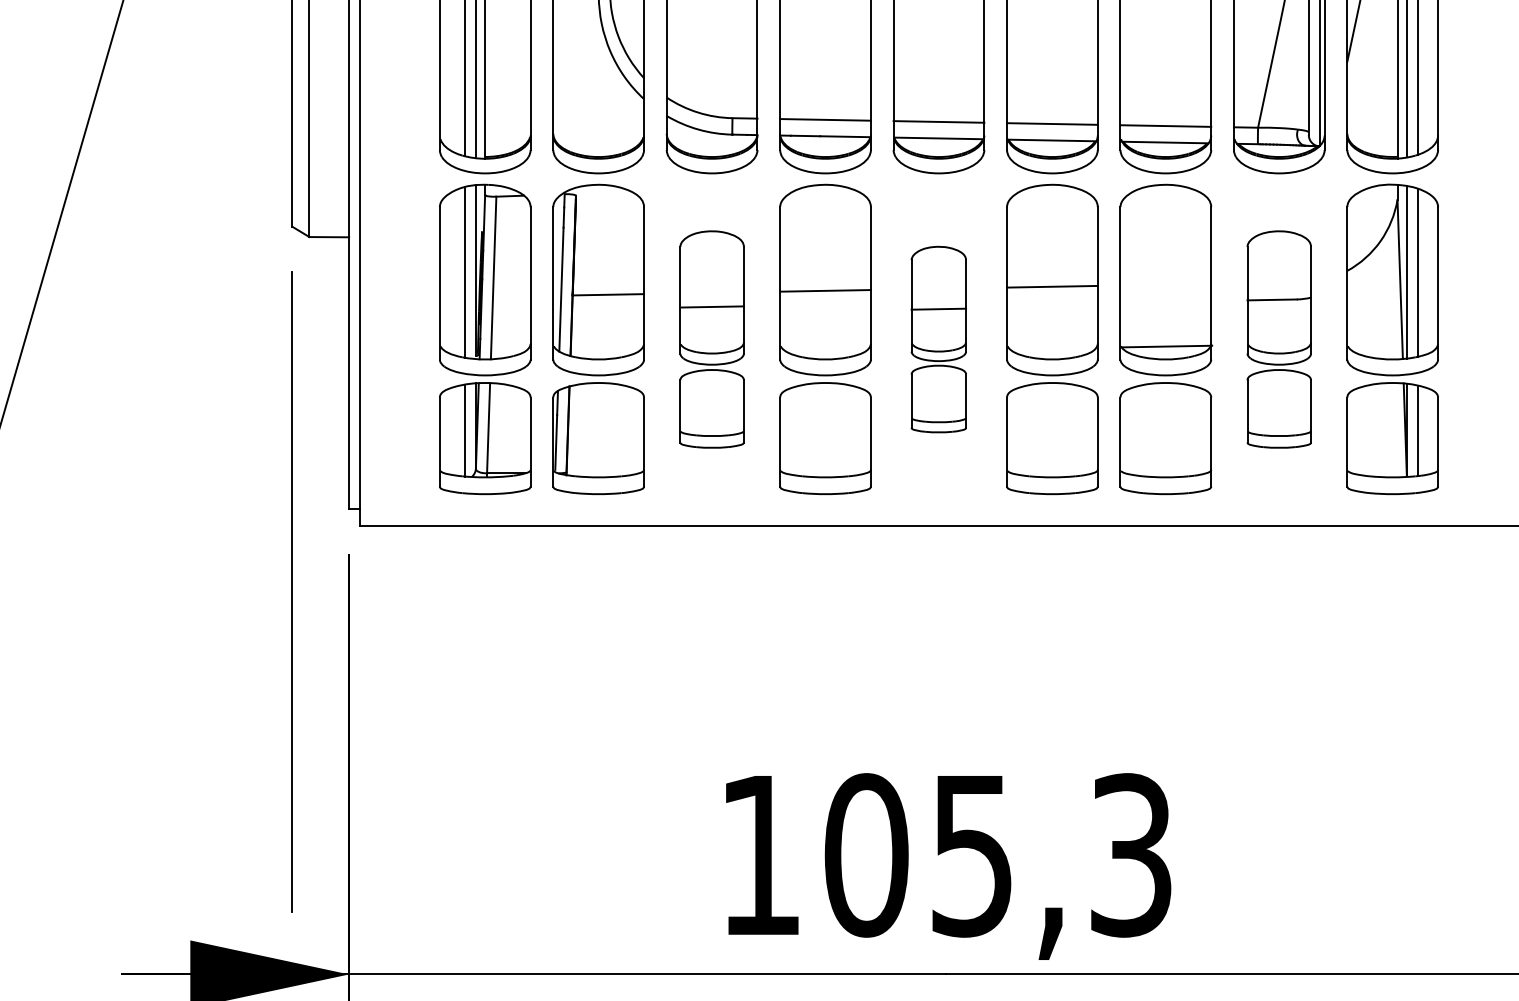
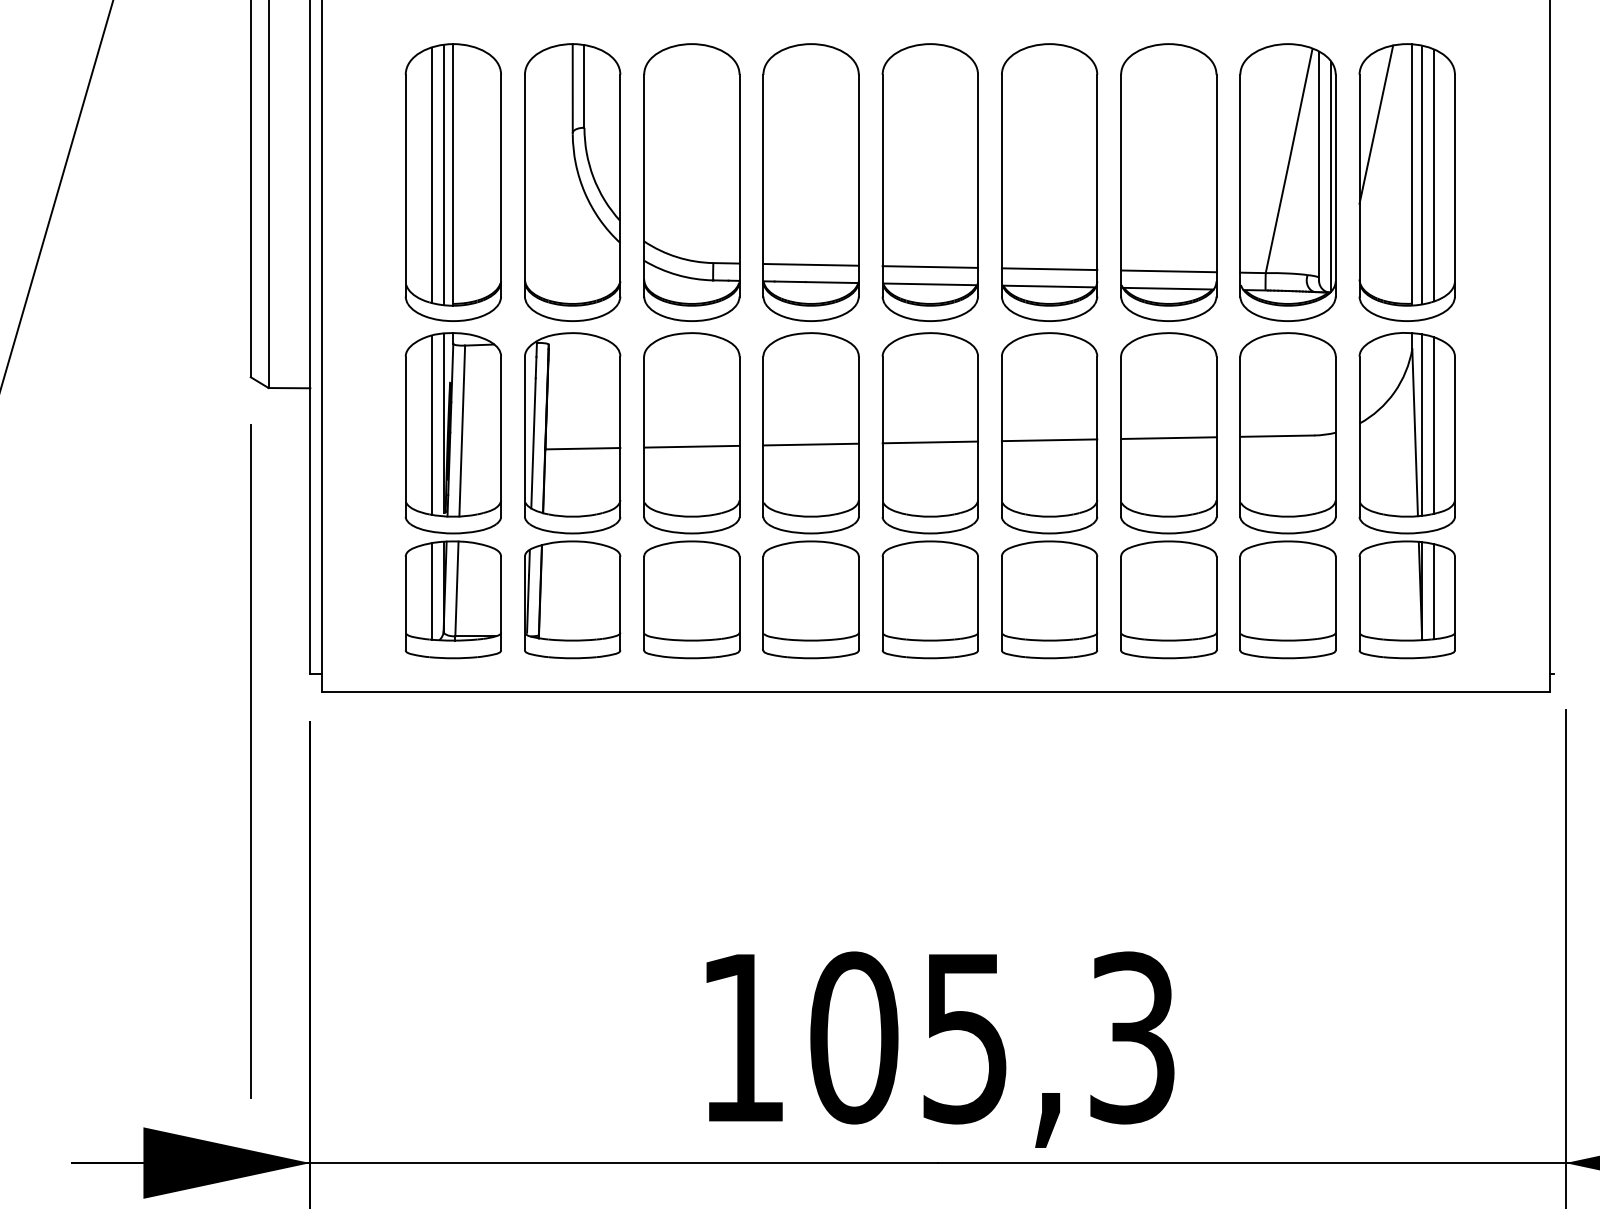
part: (711, 339) -> (691, 495), size x1.43
part: (938, 339) -> (929, 495), size x1.67
part: (1278, 339) -> (1287, 495), size x1.43
line: (1166, 345) -> (1168, 437), moved

